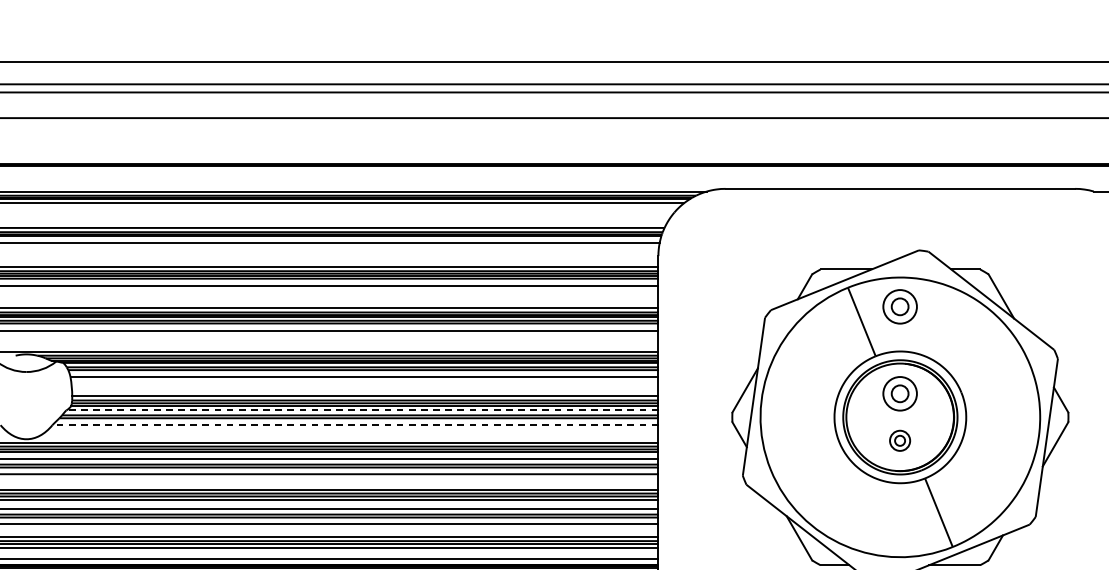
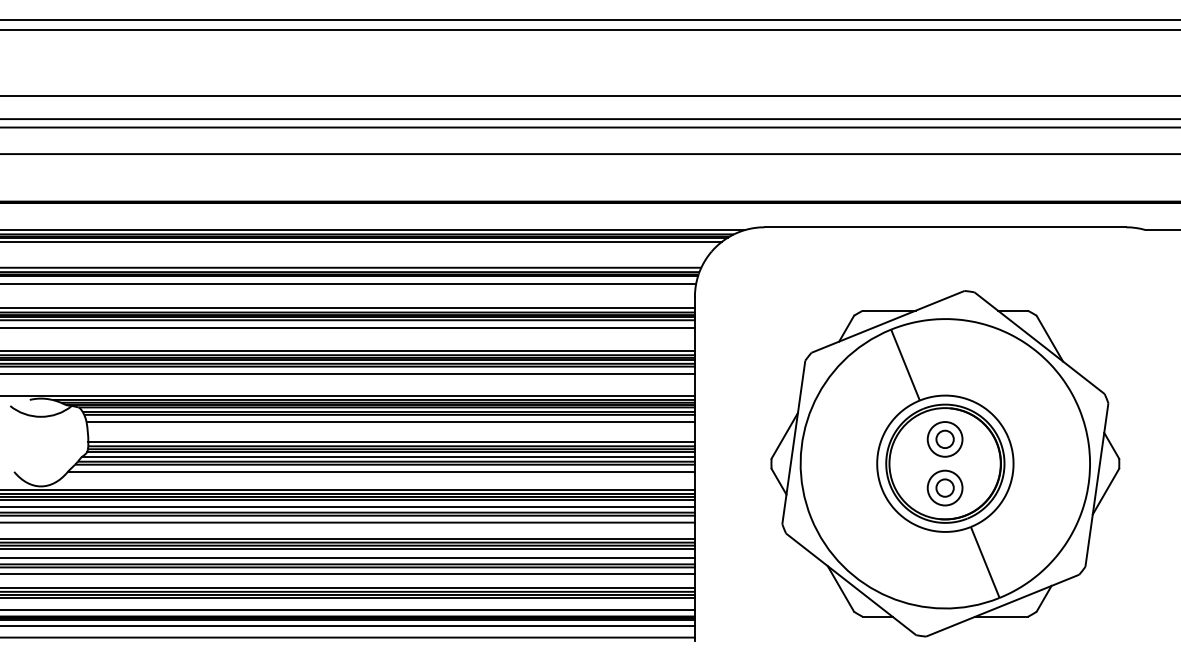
part: (899, 306) -> (944, 349), removed
line: (362, 410) -> (388, 456), dashed -> solid
line: (355, 424) -> (381, 471), dashed -> solid
part: (899, 440) -> (944, 487), size x1.67

